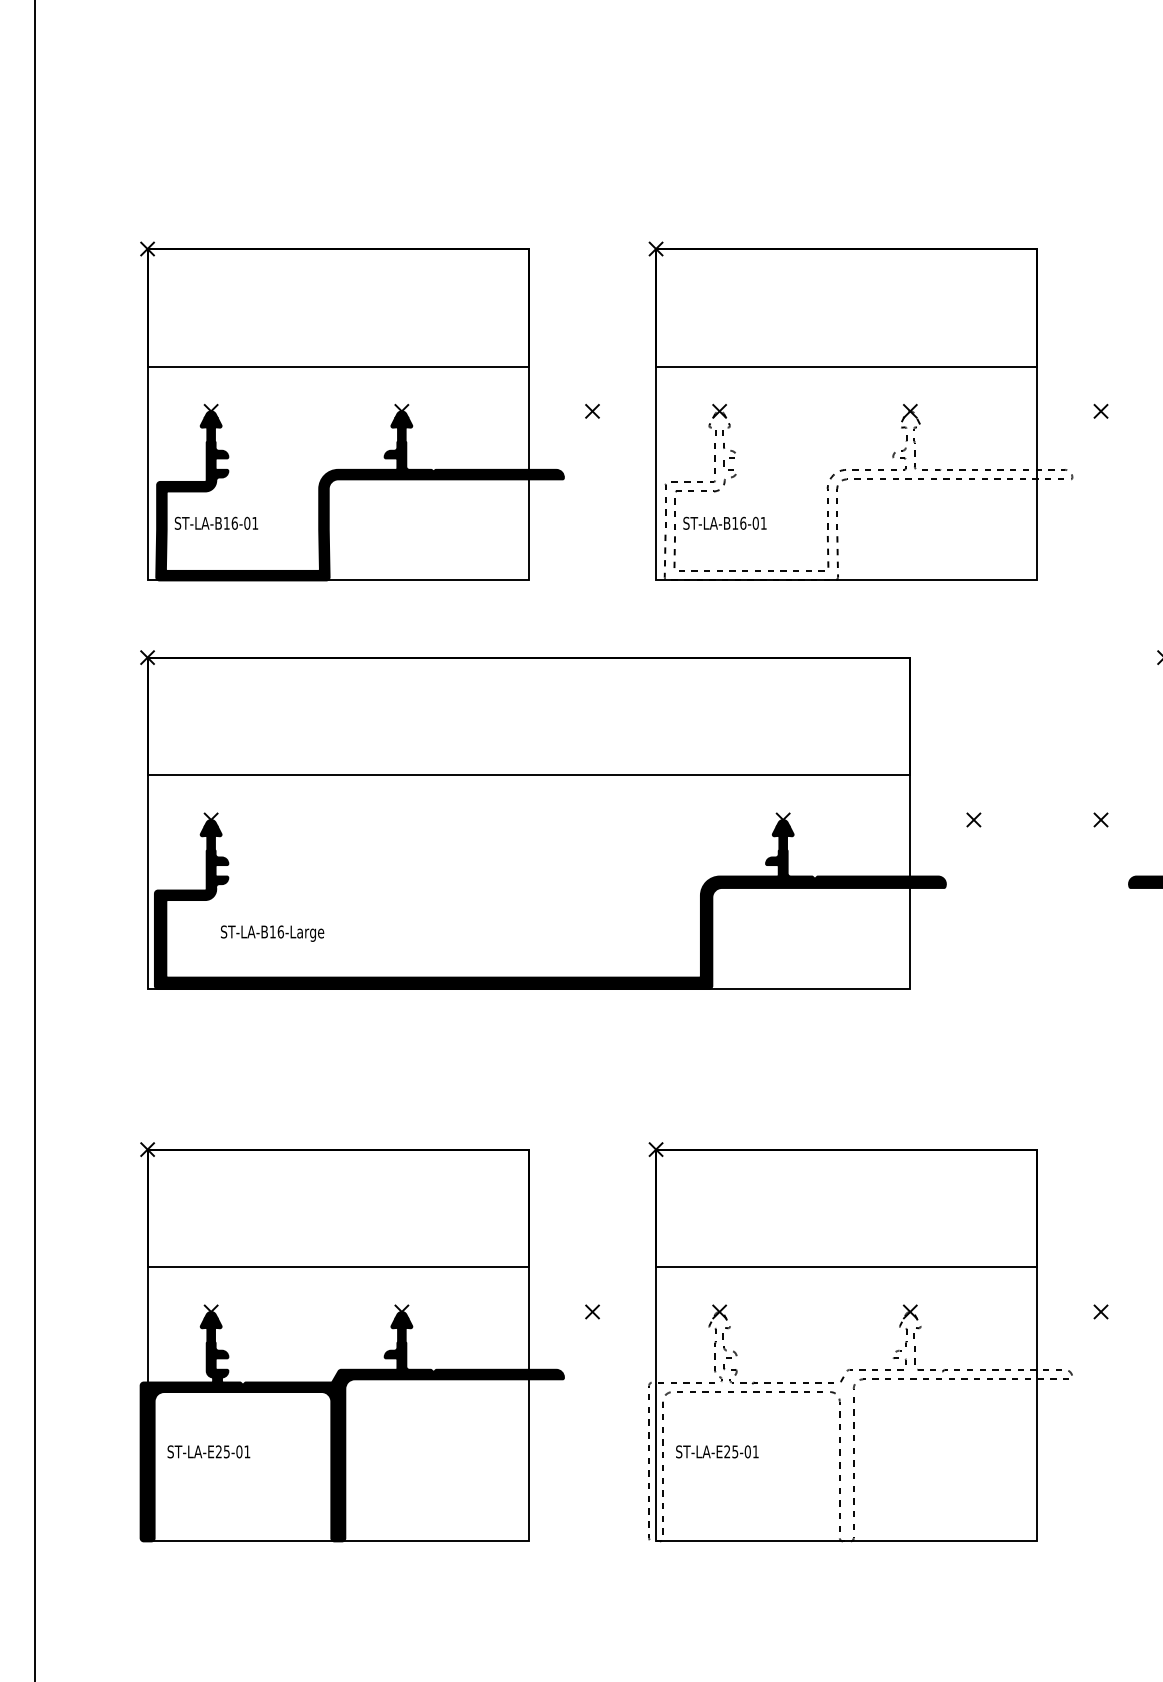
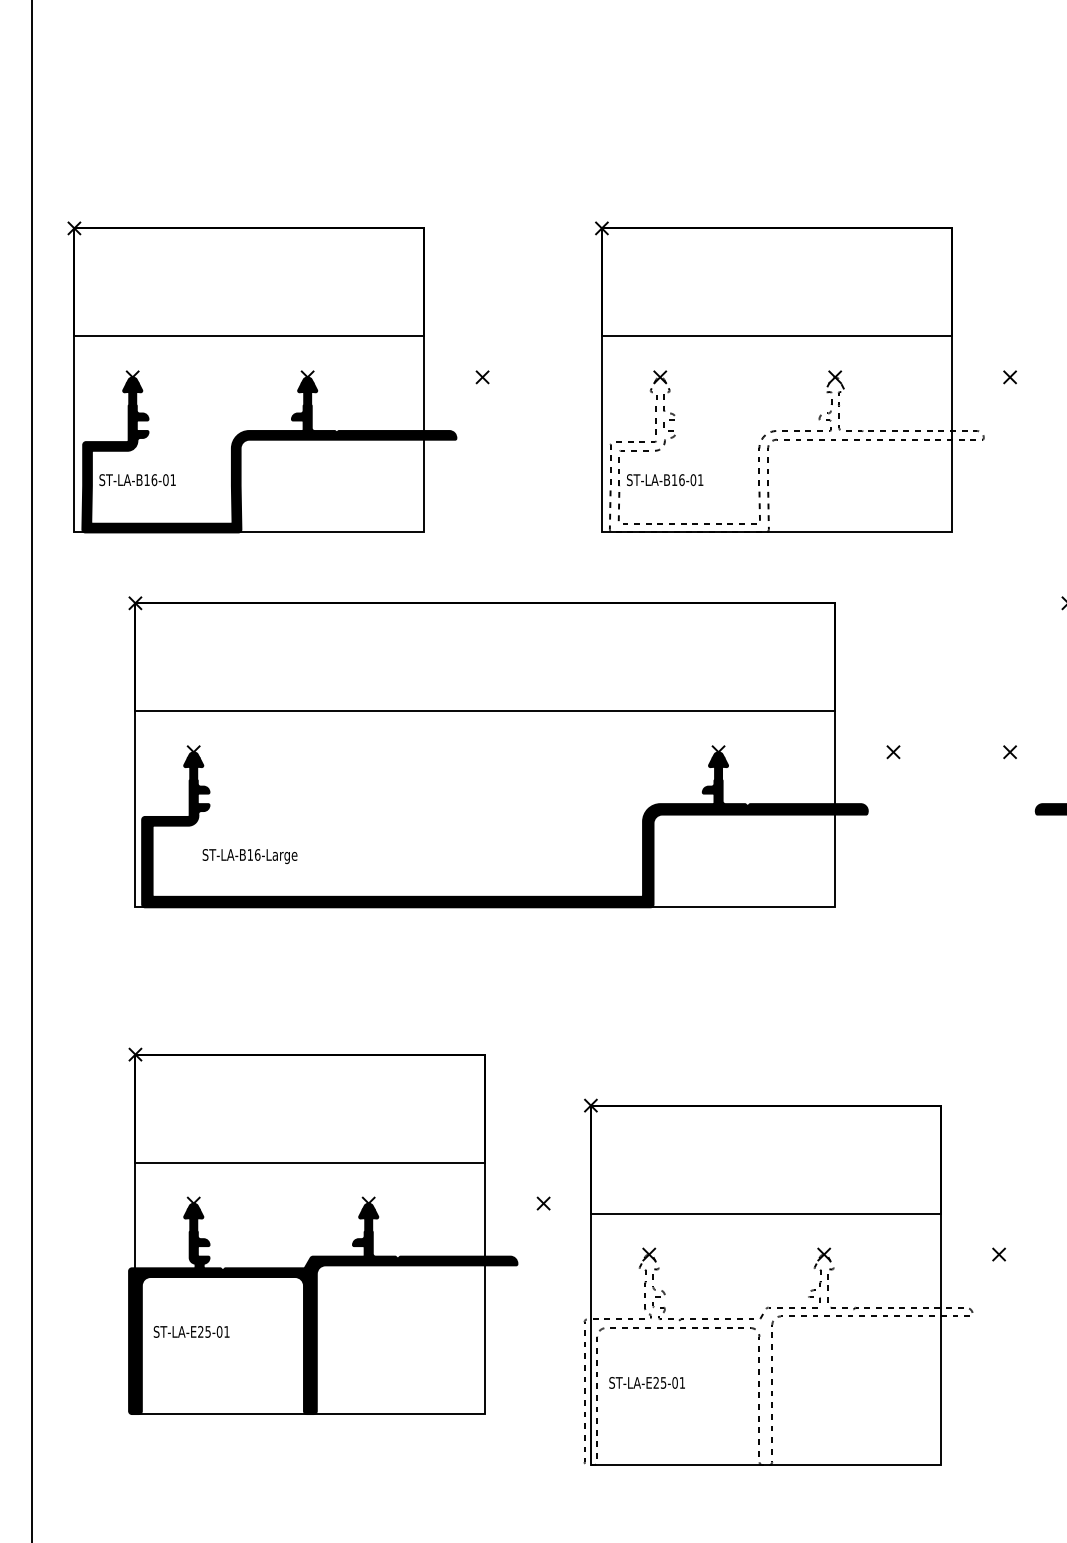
part: (370, 411) -> (278, 377), moved
part: (877, 1341) -> (794, 1281), moved

